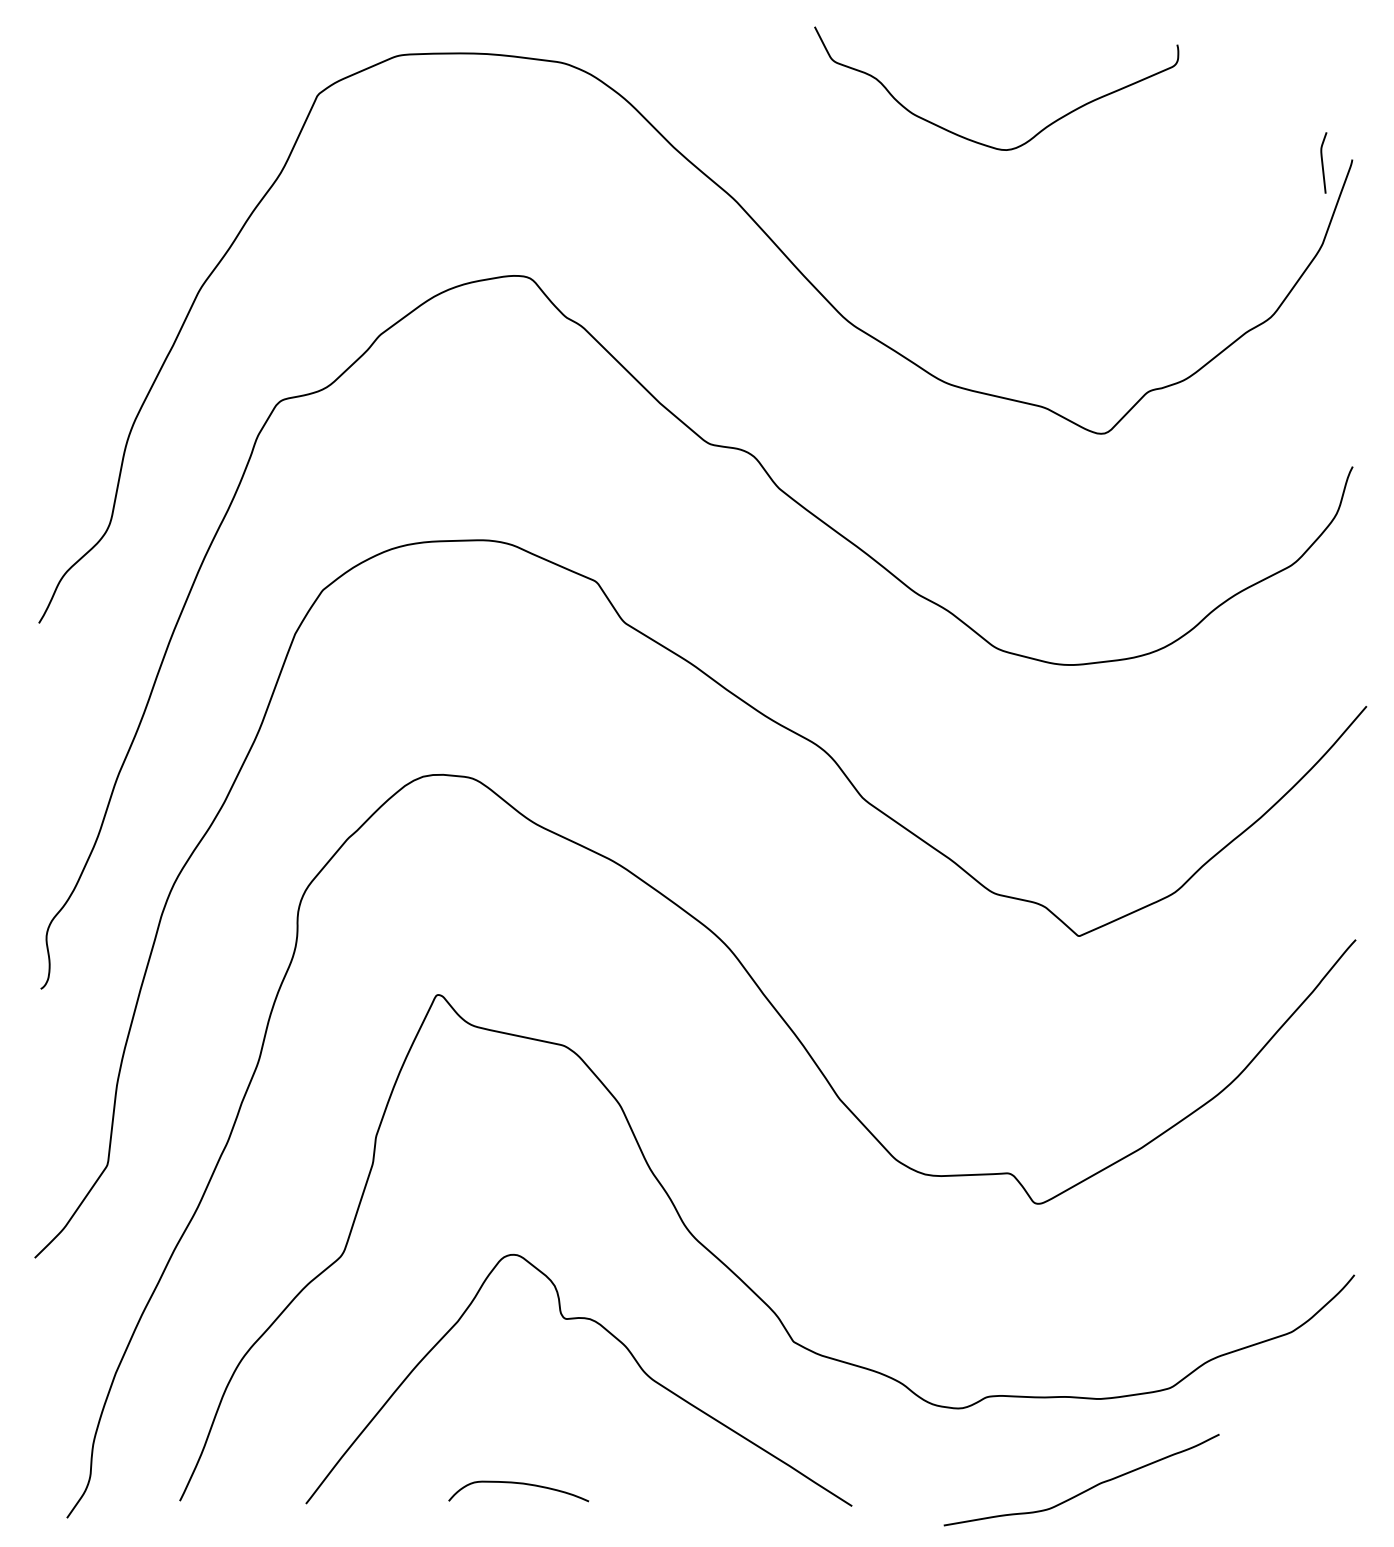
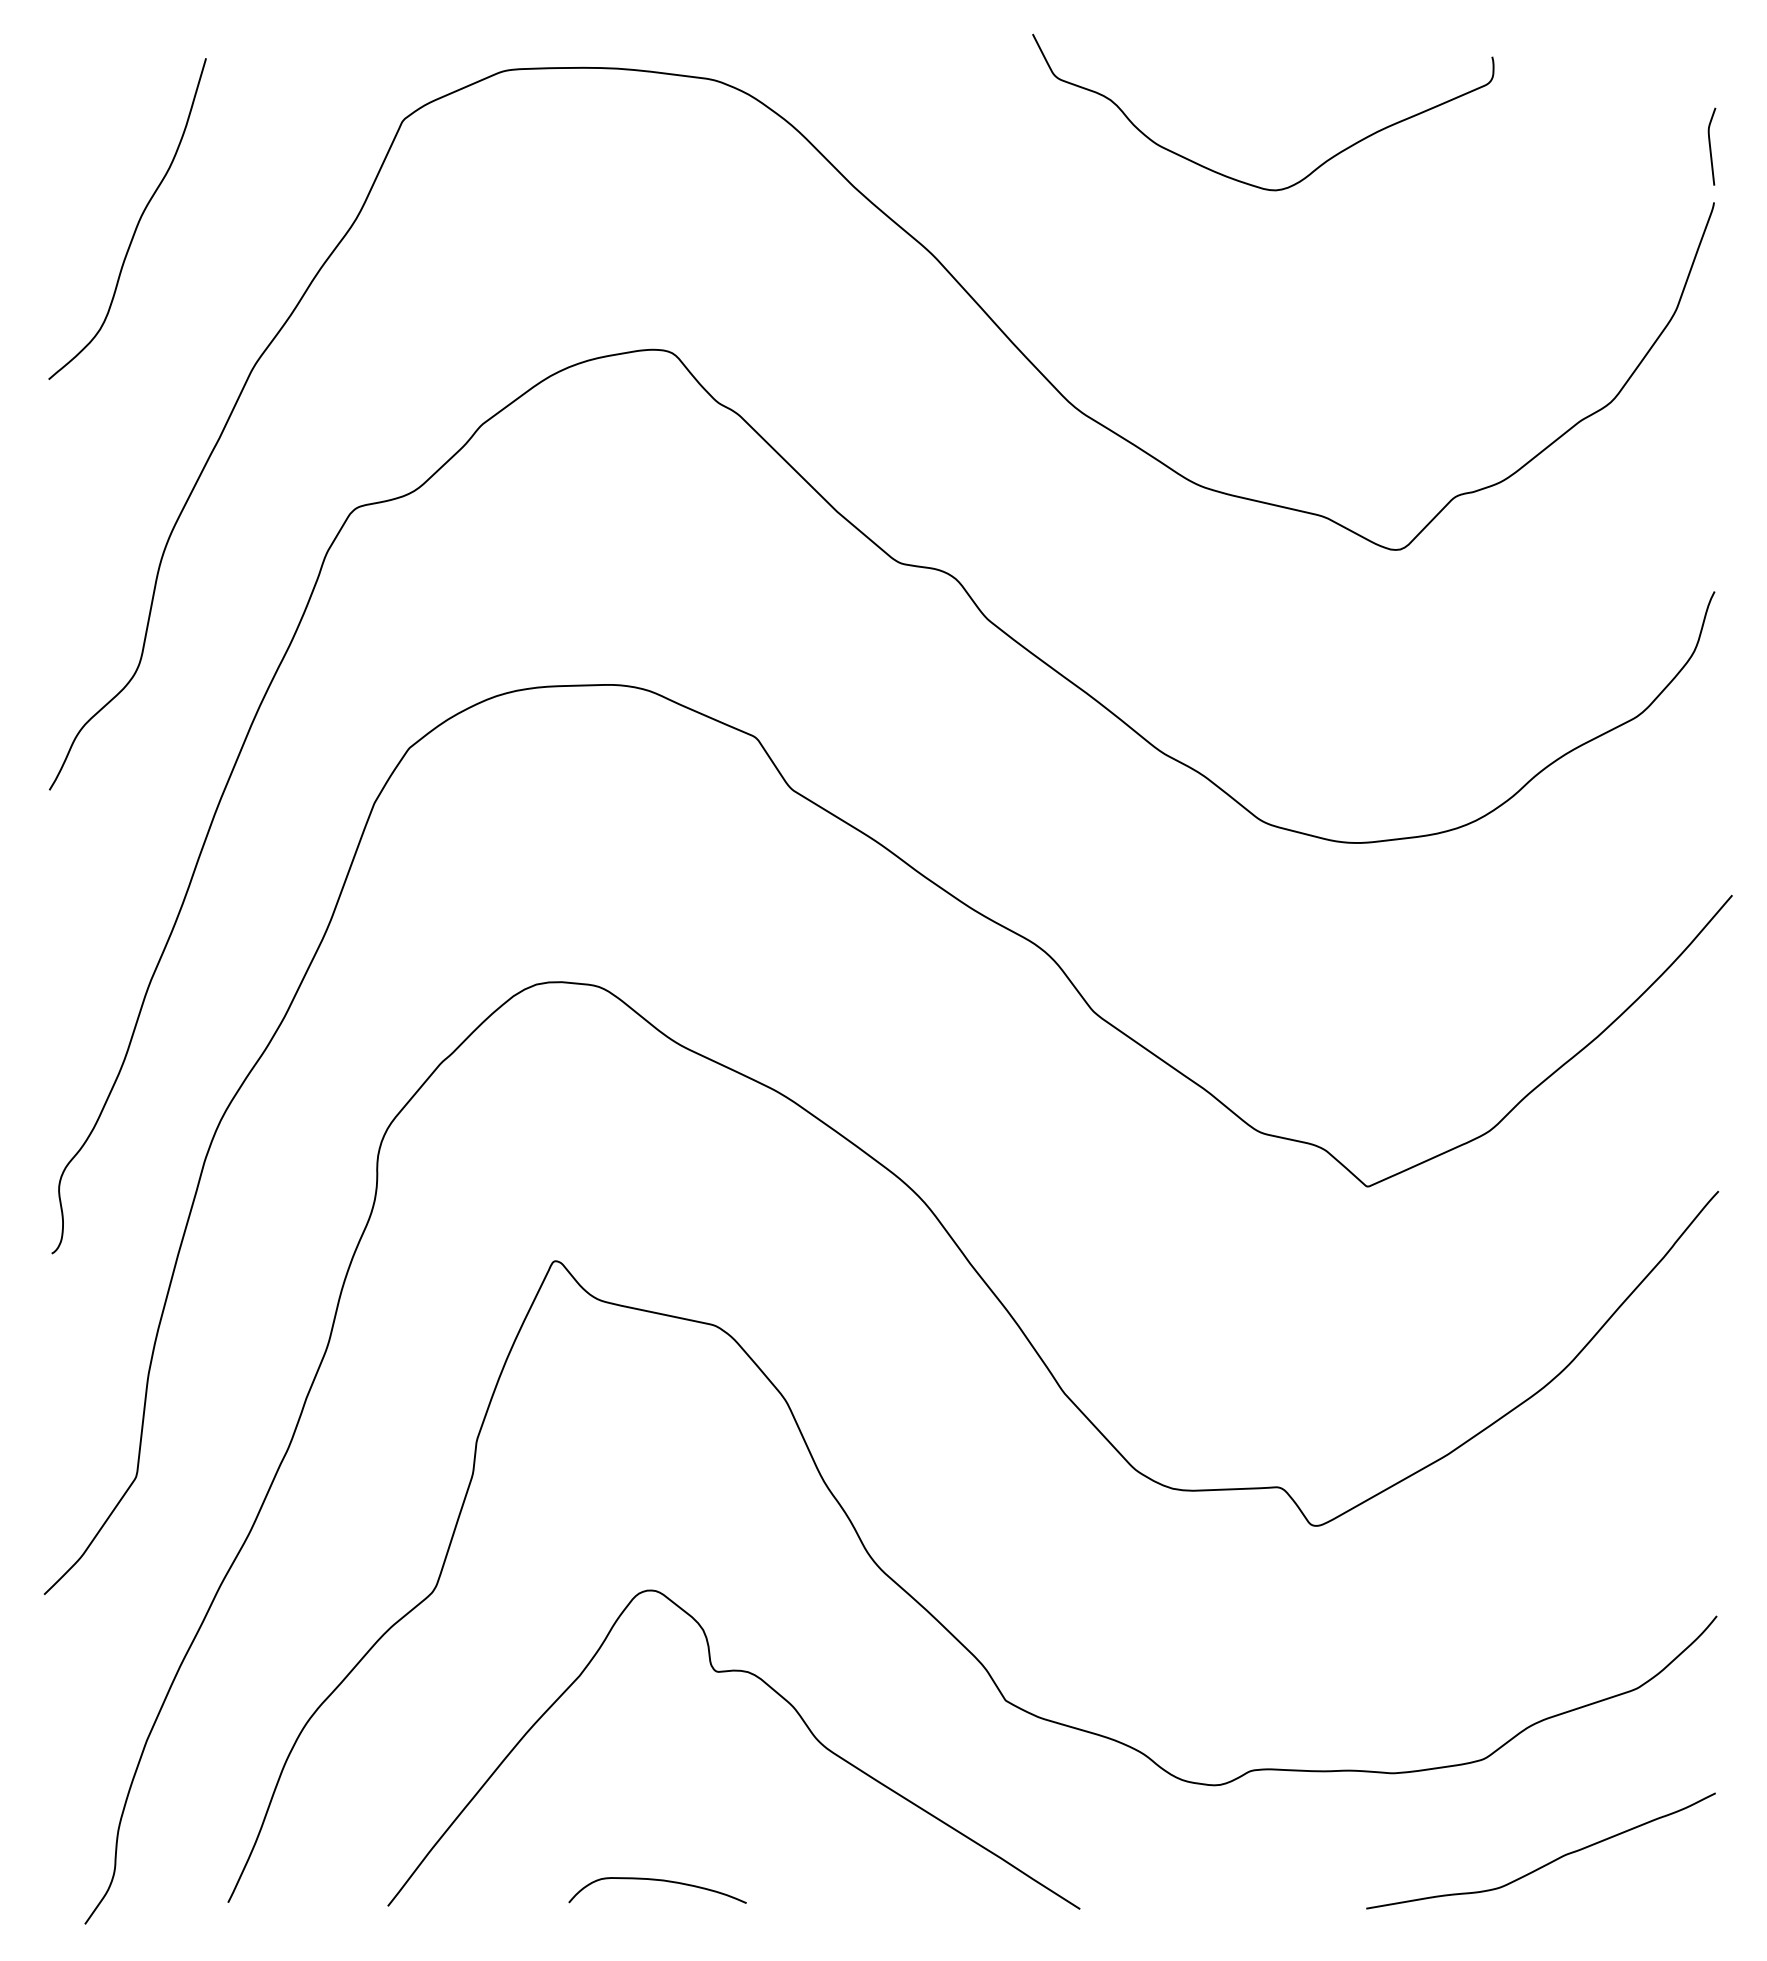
curve: (1322, 162) -> (1710, 146), moved
curve: (108, 175) -> (137, 222), added
curve: (1085, 1489) -> (1546, 1863), moved

